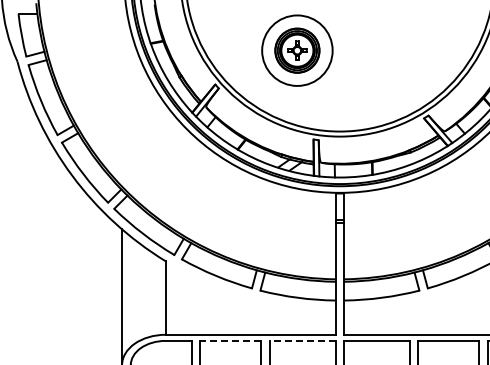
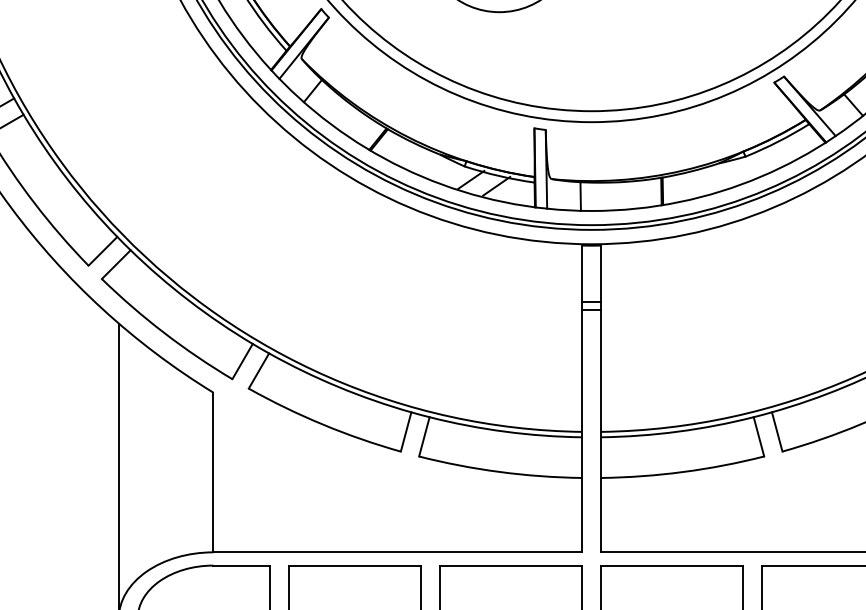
line: (230, 340) -> (354, 564), dashed -> solid
line: (302, 340) -> (510, 564), dashed -> solid

